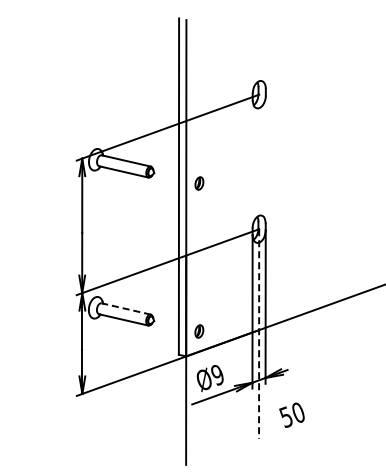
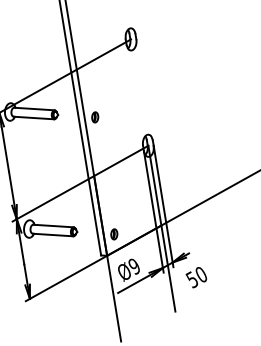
line: (125, 308) -> (52, 225), dashed -> solid
line: (259, 334) -> (162, 228), dashed -> solid
text: (291, 414) -> (196, 277), moved

